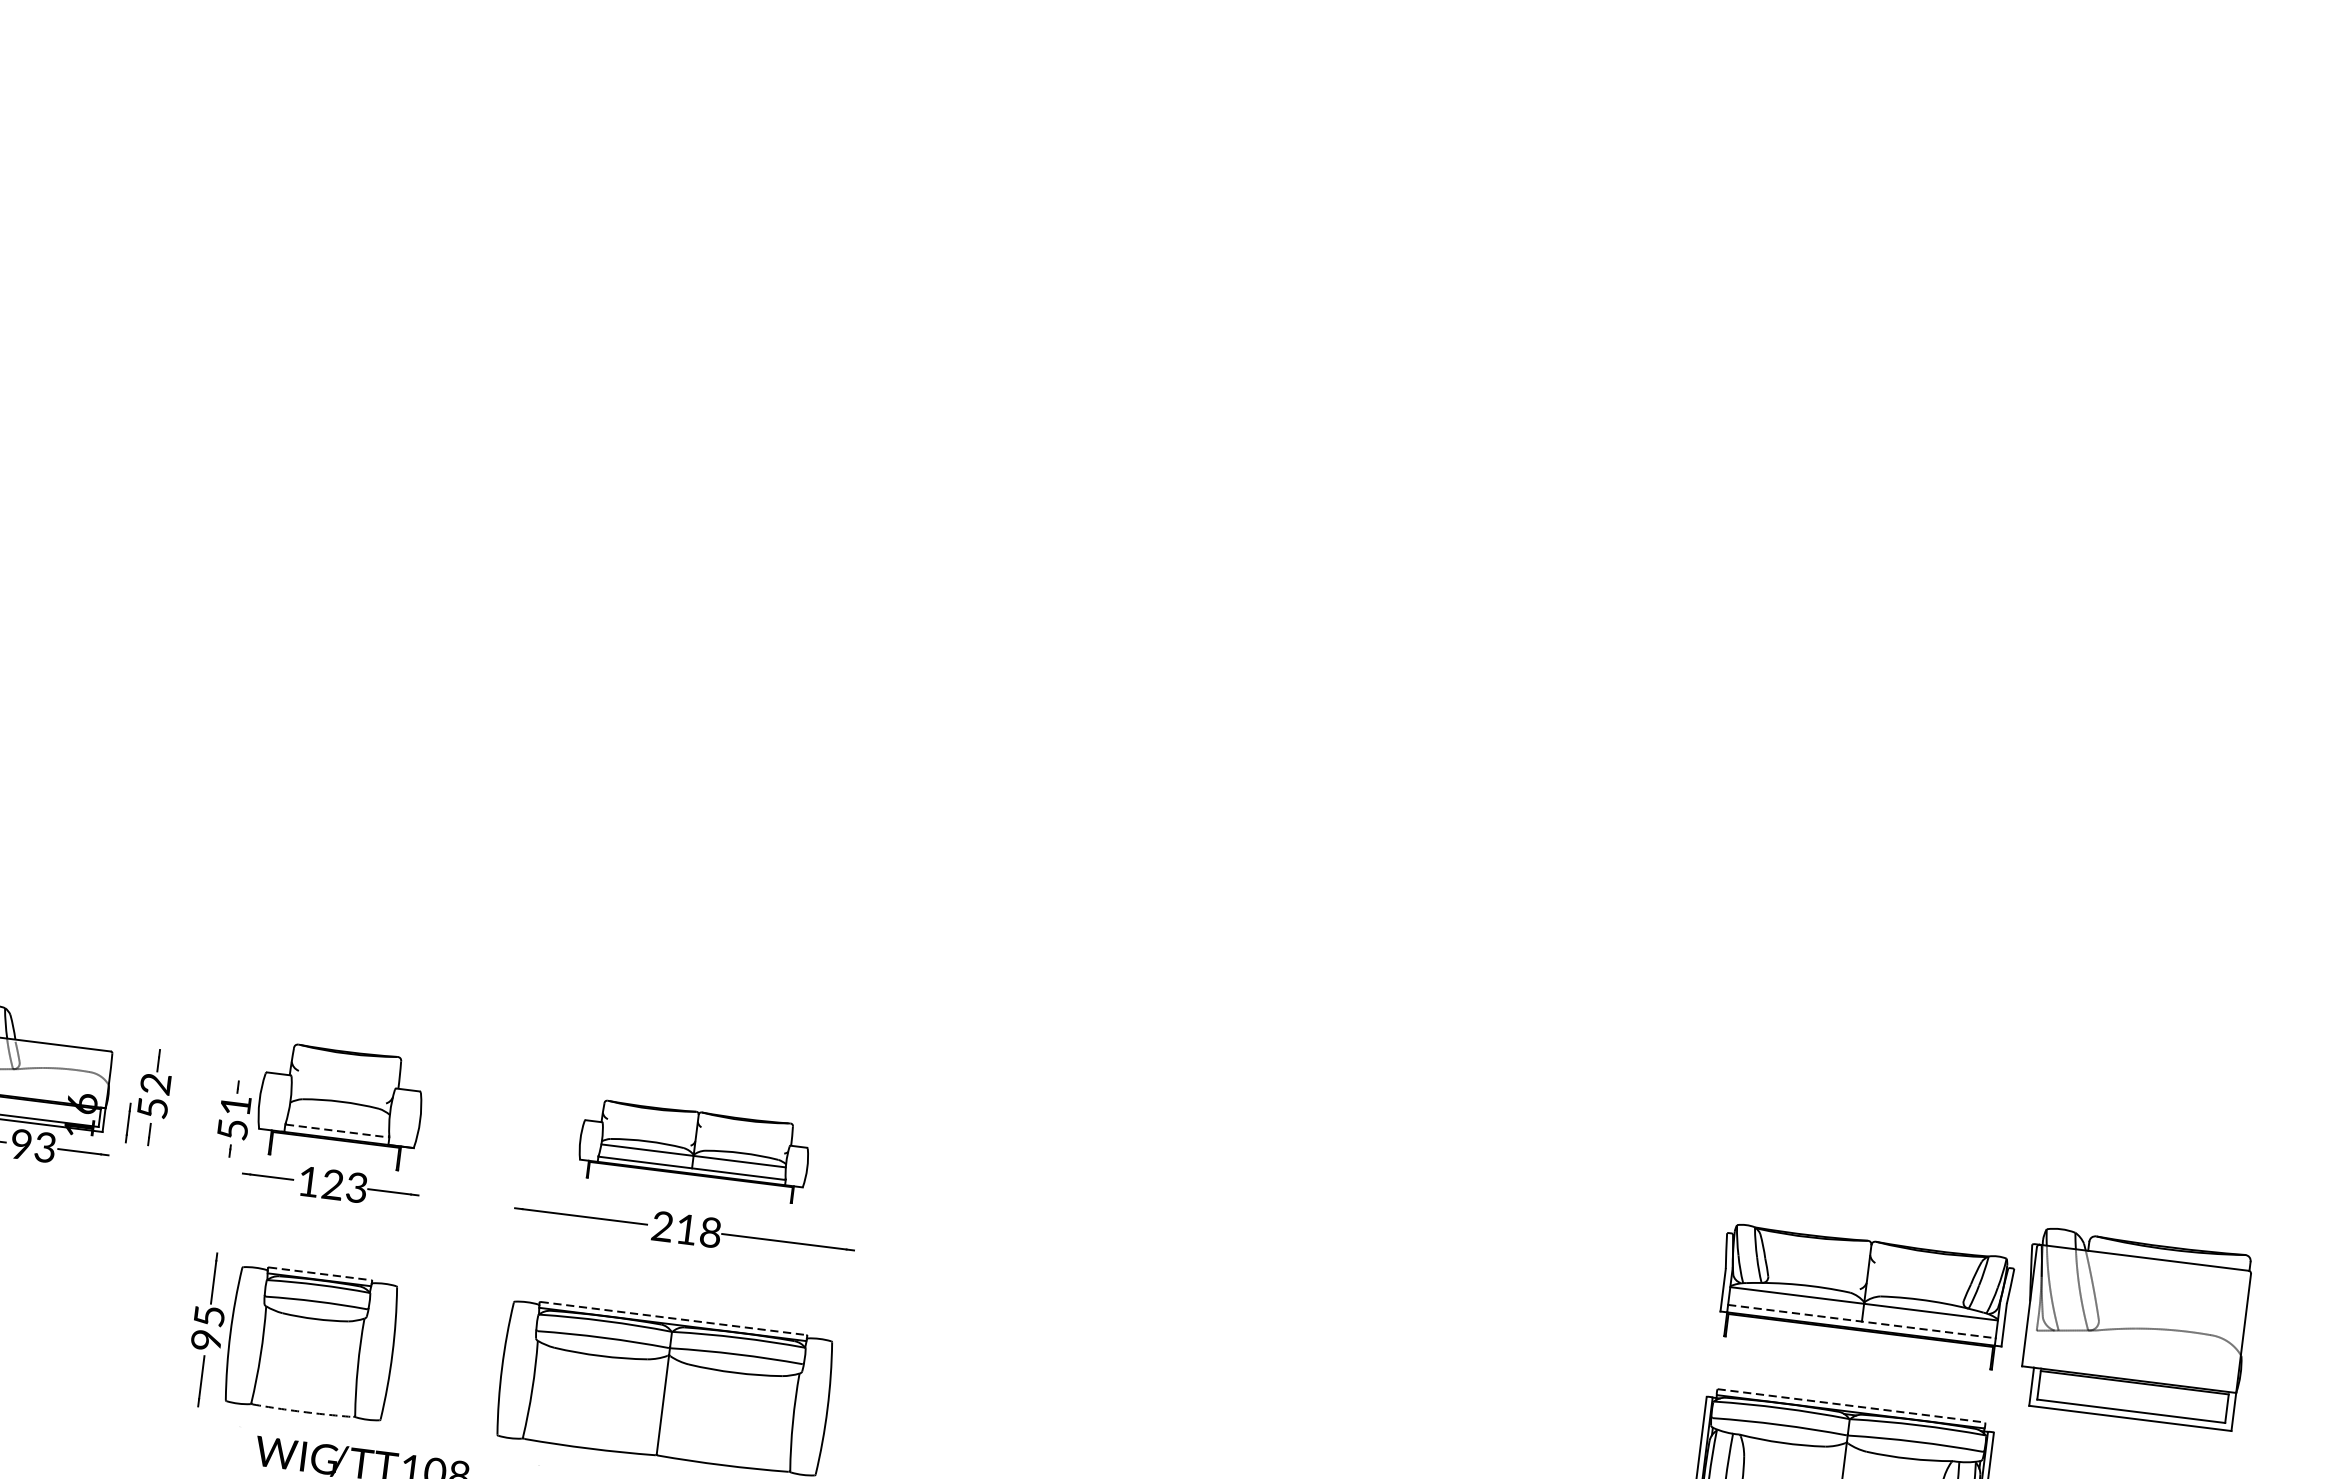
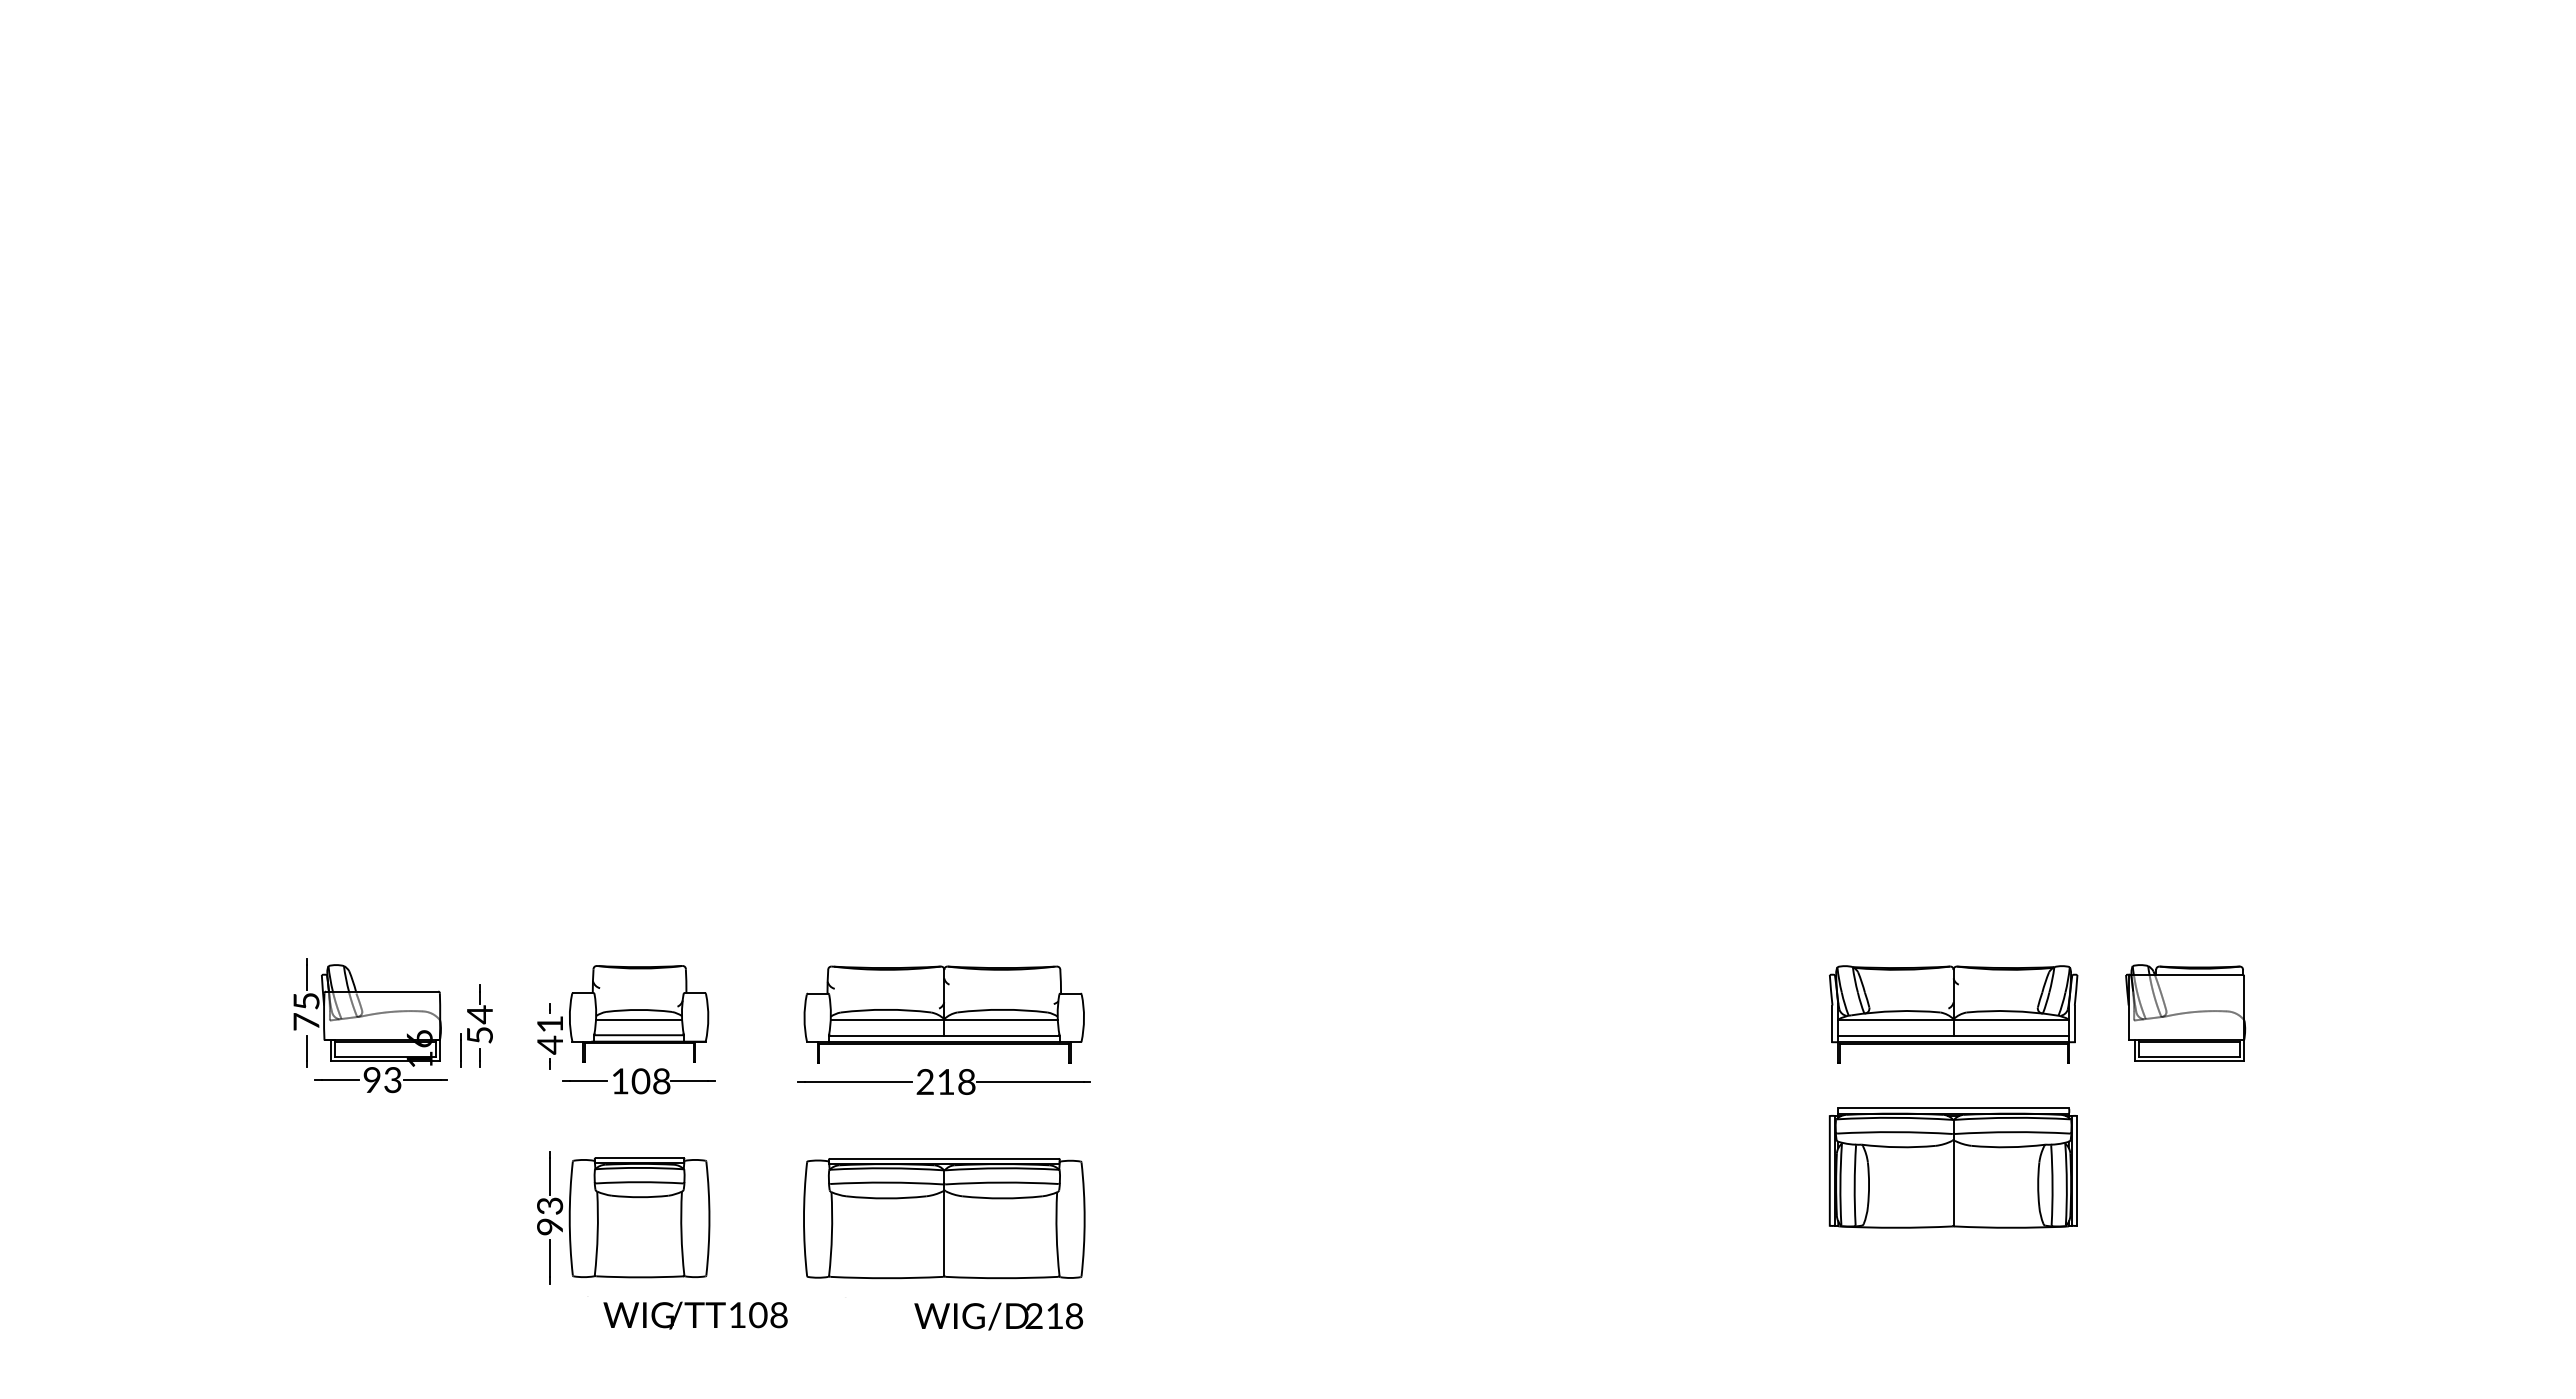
text: (155, 1083) -> (479, 1014), 52 -> 54
line: (340, 1112) -> (639, 1019), added
text: (233, 1128) -> (550, 1044), 51 -> 41
line: (337, 1131) -> (639, 1035), dashed -> solid
part: (693, 1150) -> (943, 1014), size x1.43
text: (343, 1186) -> (650, 1081), 123 -> 108
line: (321, 1274) -> (640, 1158), dashed -> solid
text: (208, 1315) -> (549, 1205), 95 -> 93
line: (673, 1318) -> (944, 1158), dashed -> solid
line: (1862, 1321) -> (1954, 1035), dashed -> solid
part: (2134, 1328) -> (2185, 1012), size x0.62
line: (1852, 1406) -> (1954, 1108), dashed -> solid
arc: (304, 1412) -> (640, 1277), dashed -> solid

